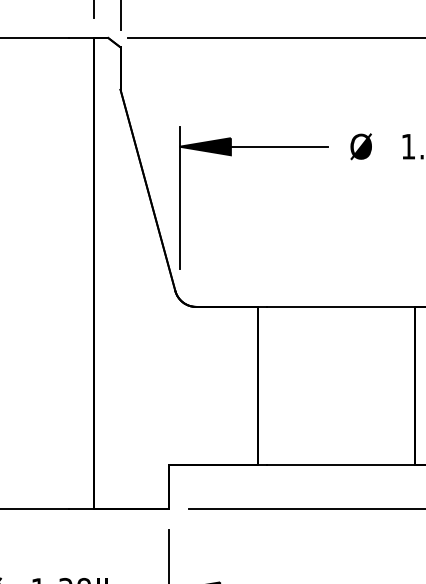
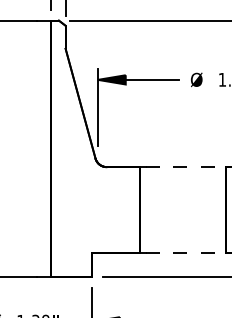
line: (342, 307) -> (186, 167), solid -> dashed
line: (342, 465) -> (186, 253), solid -> dashed

